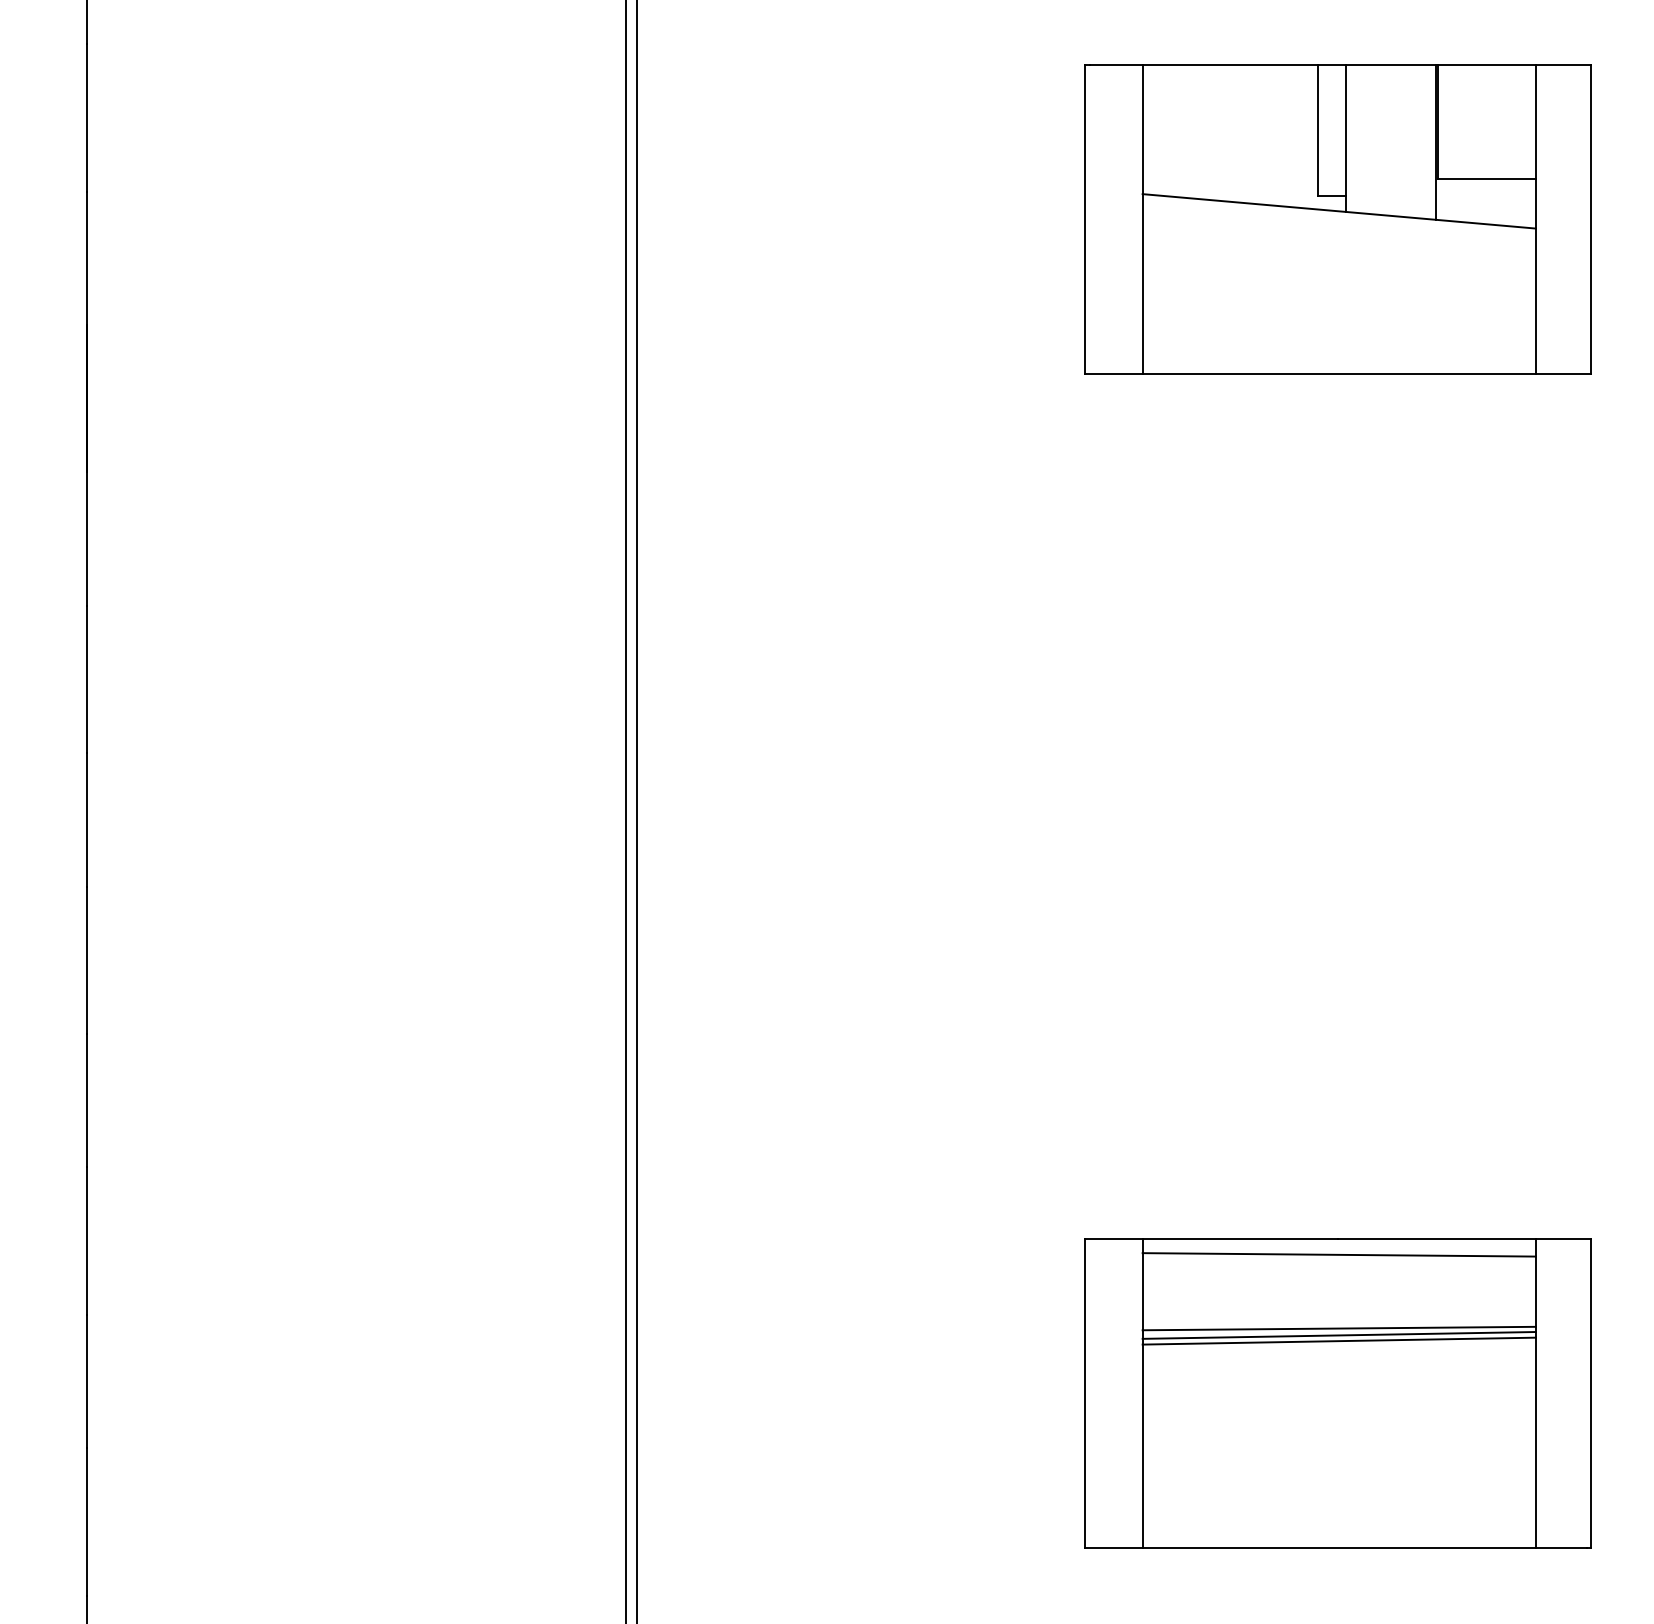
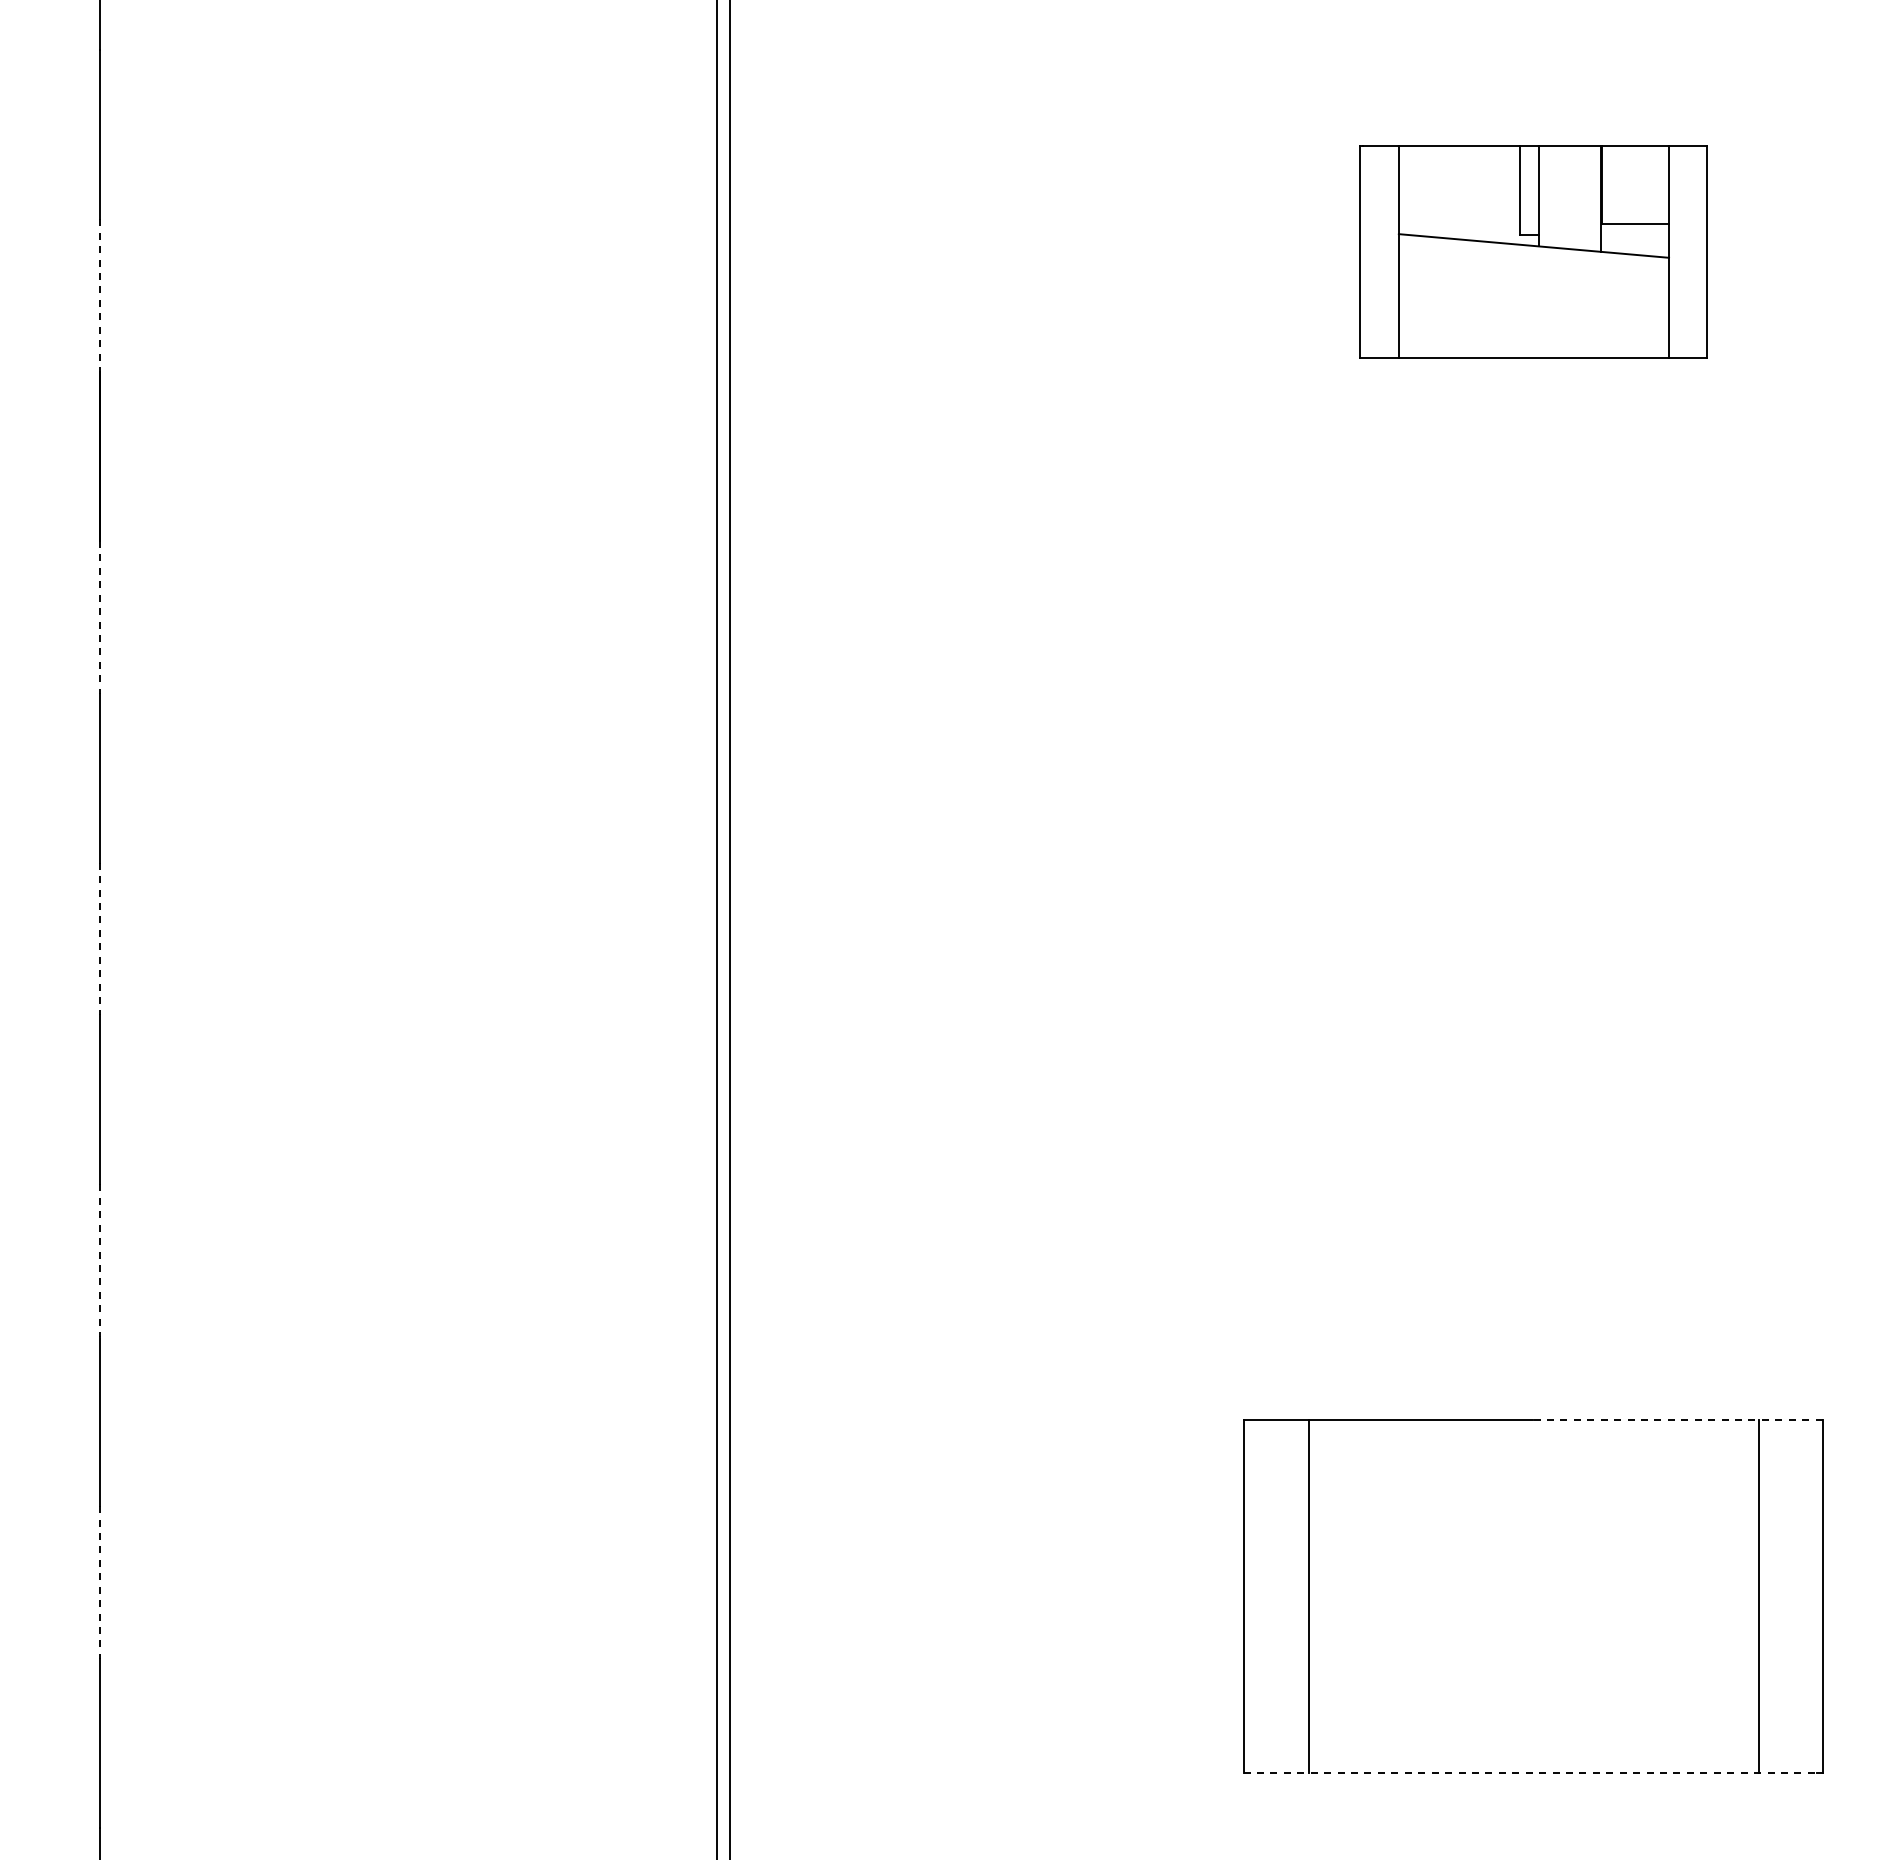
part: (1338, 219) -> (1533, 251), size x0.6
line: (87, 258) -> (100, 296), solid -> dashed
line: (87, 539) -> (100, 617), solid -> dashed
line: (87, 820) -> (100, 939), solid -> dashed
line: (87, 1101) -> (100, 1261), solid -> dashed
line: (1464, 1239) -> (1677, 1419), solid -> dashed
line: (1339, 1255) -> (1534, 1437), removed
line: (1339, 1328) -> (1534, 1521), removed
line: (1339, 1335) -> (1534, 1529), removed
line: (1339, 1341) -> (1534, 1536), removed
line: (87, 1381) -> (100, 1582), solid -> dashed
line: (1335, 1548) -> (1530, 1773), solid -> dashed

